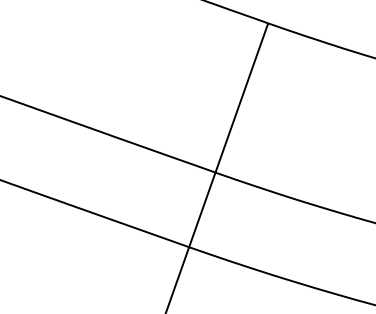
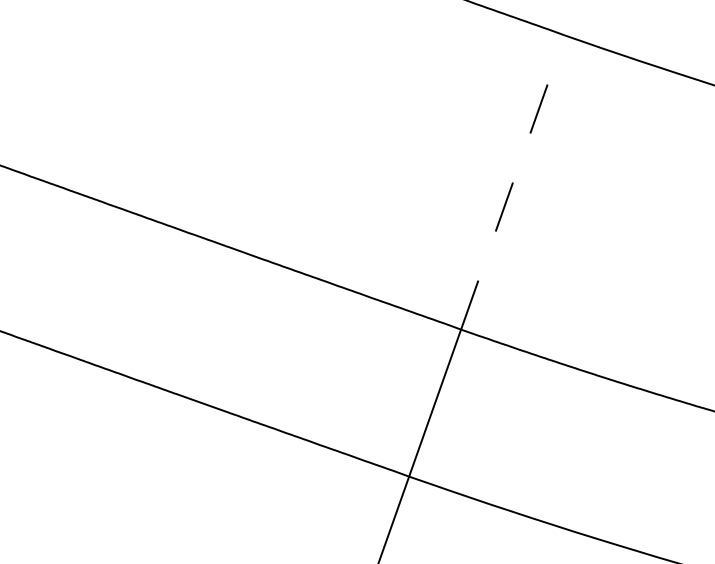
line: (242, 97) -> (514, 181), solid -> dashed

